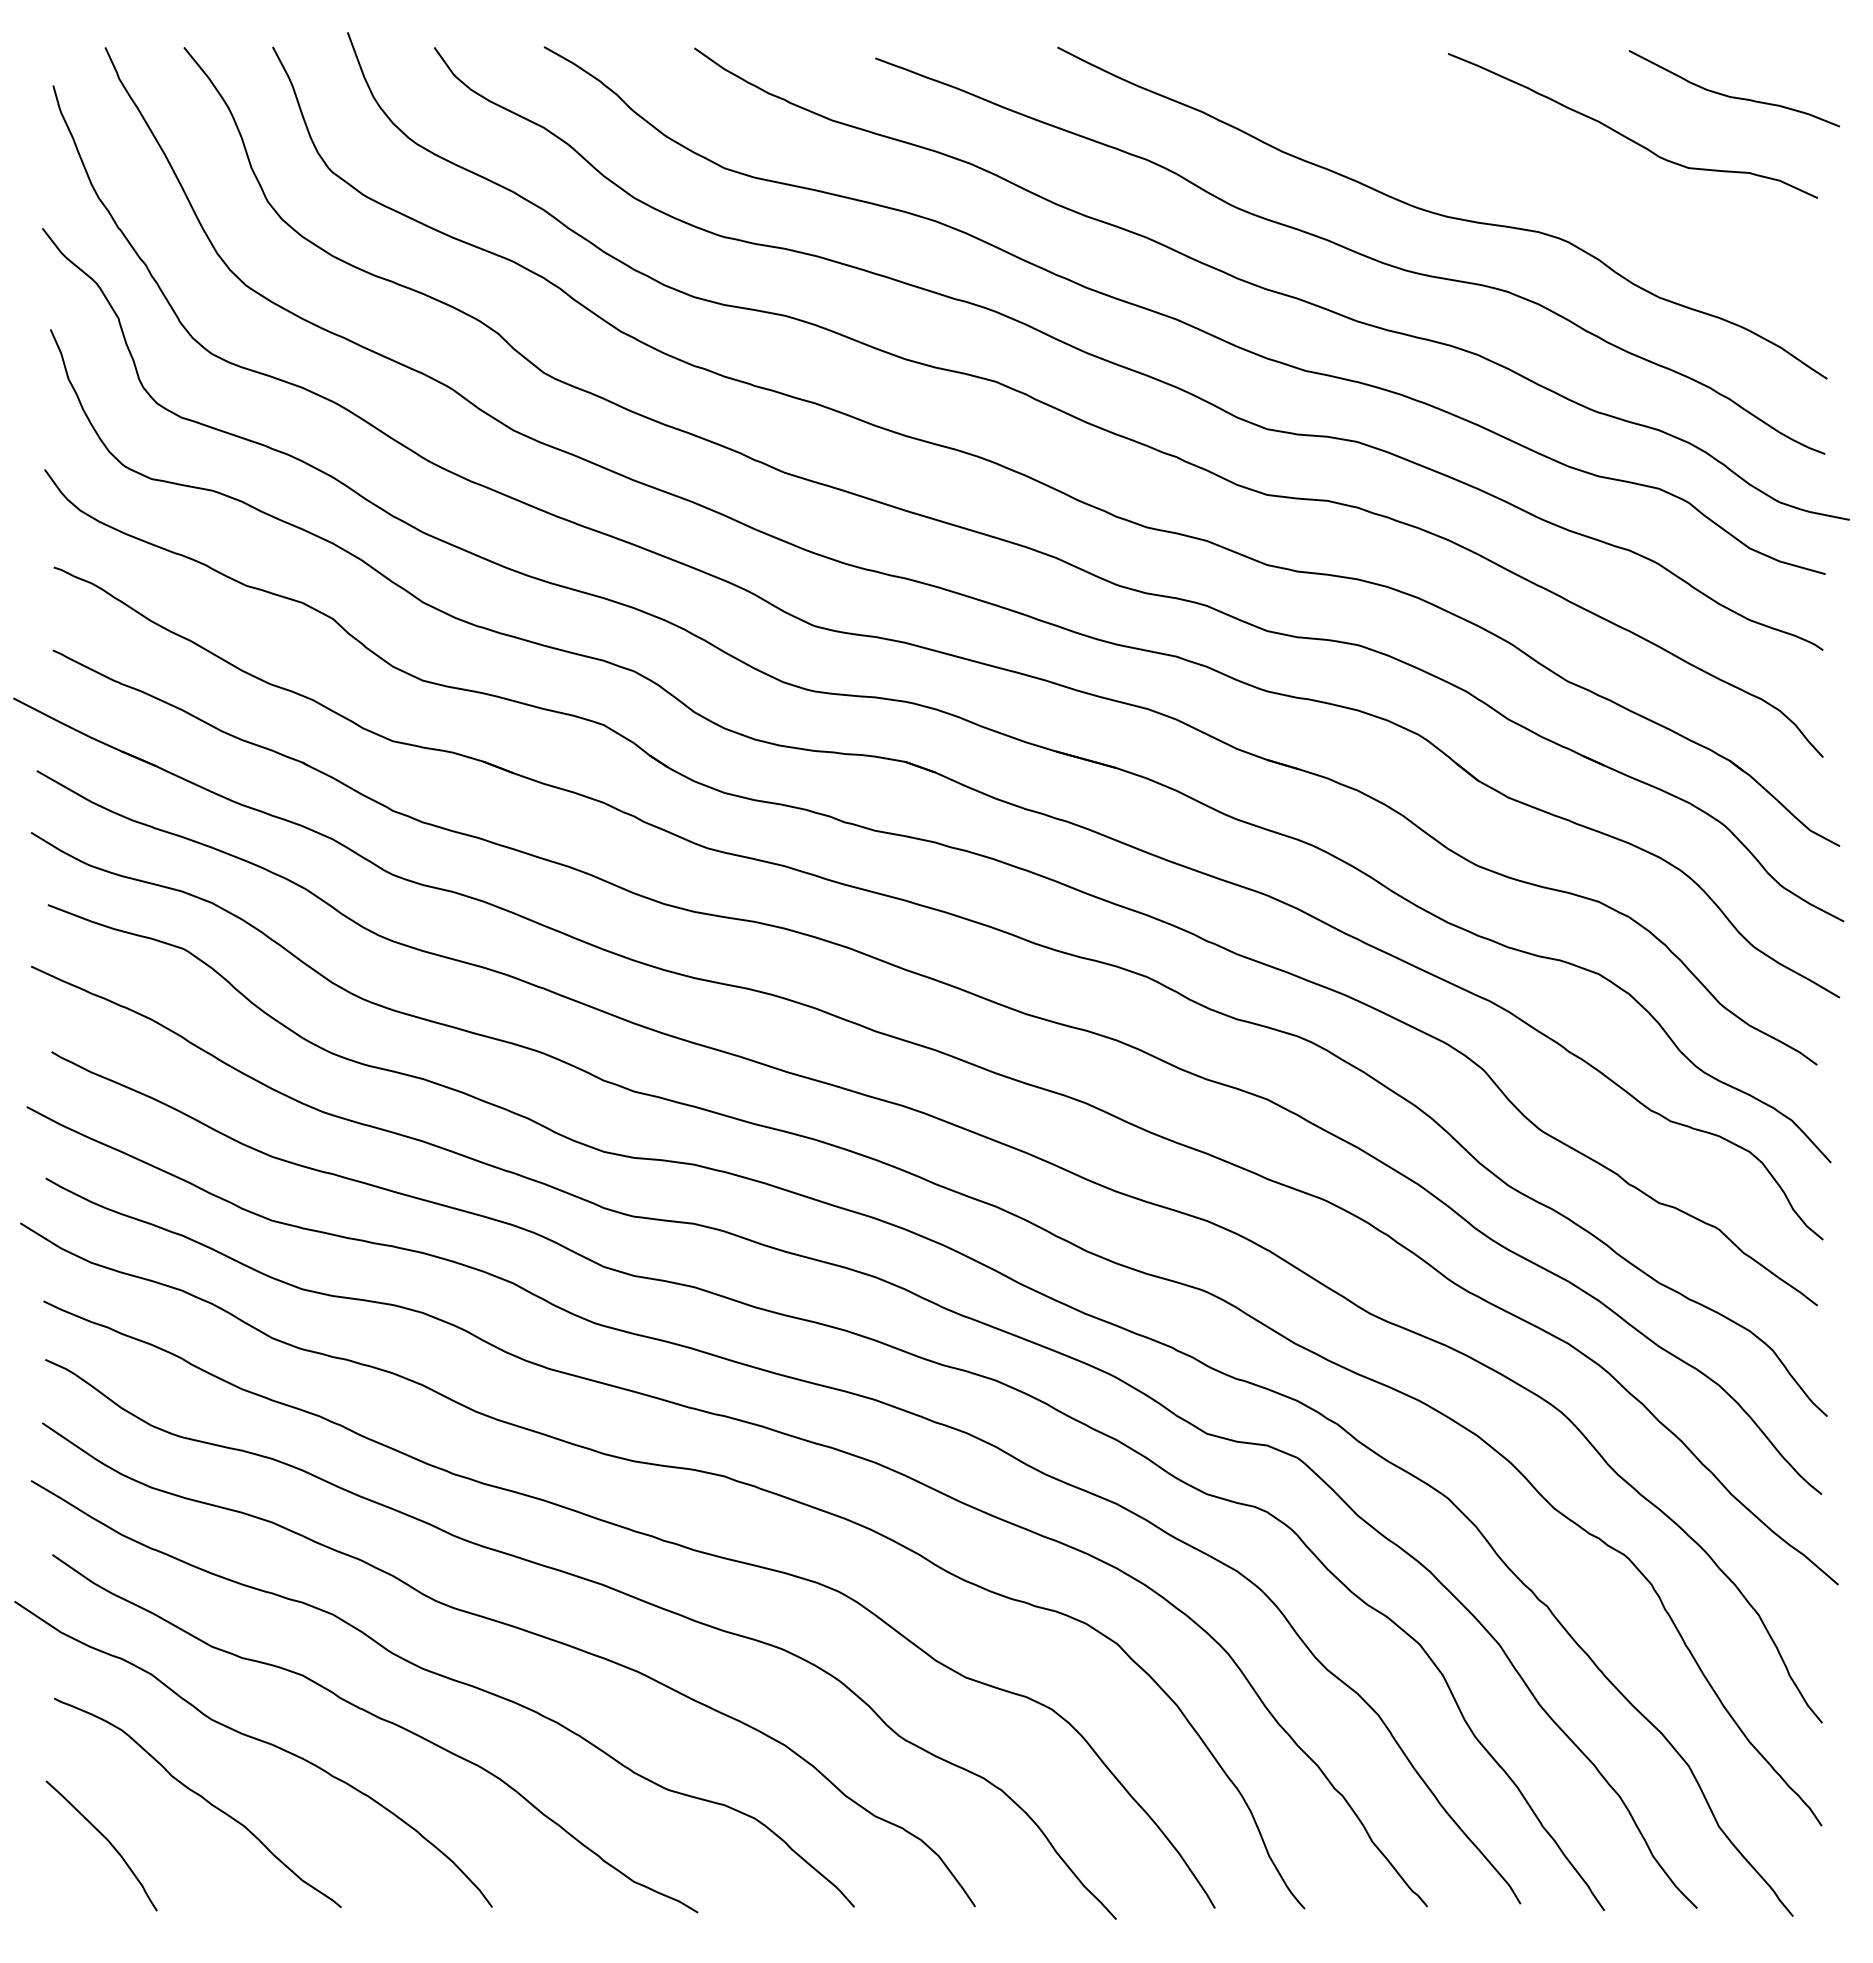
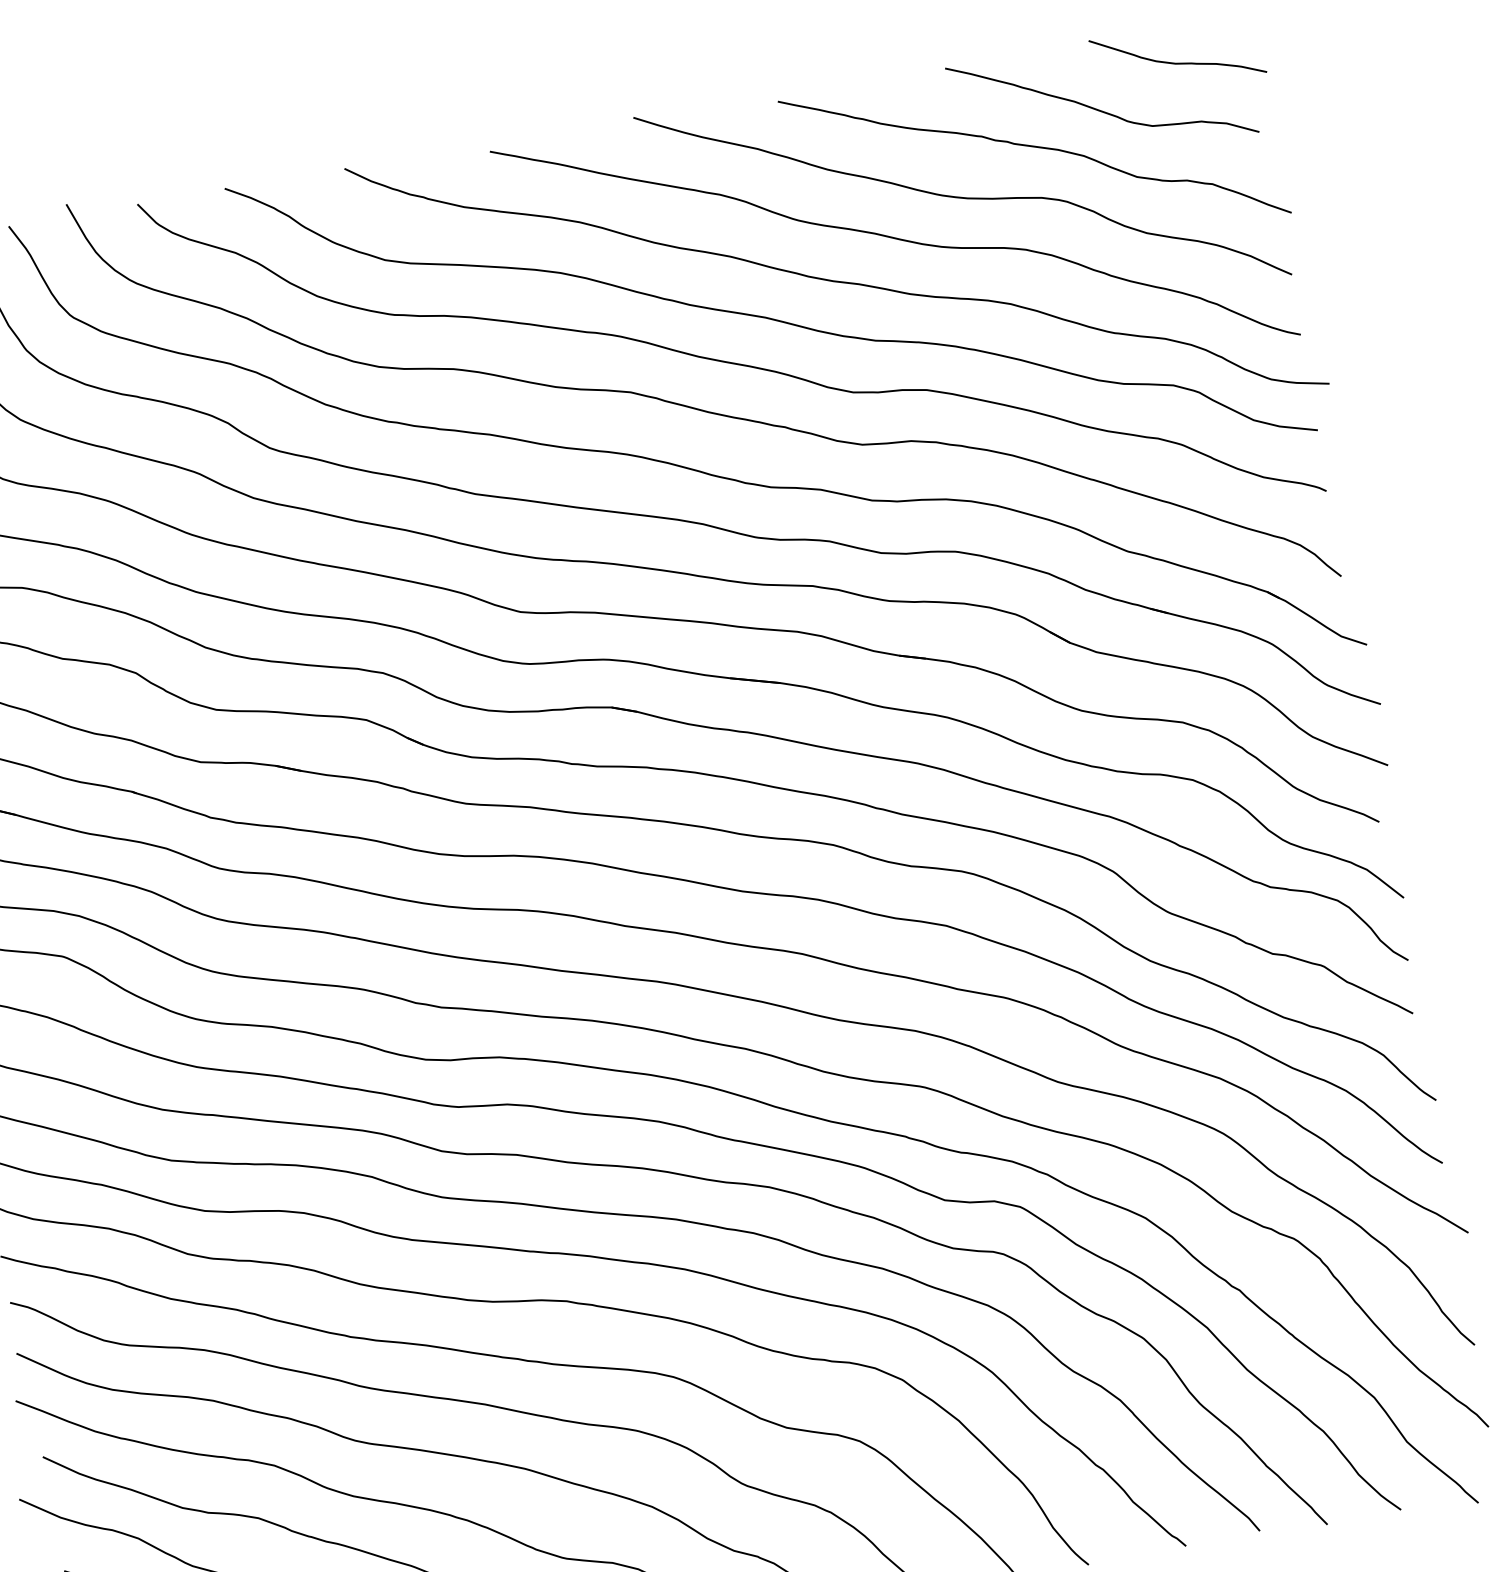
curve: (1541, 169) -> (1035, 147), added

